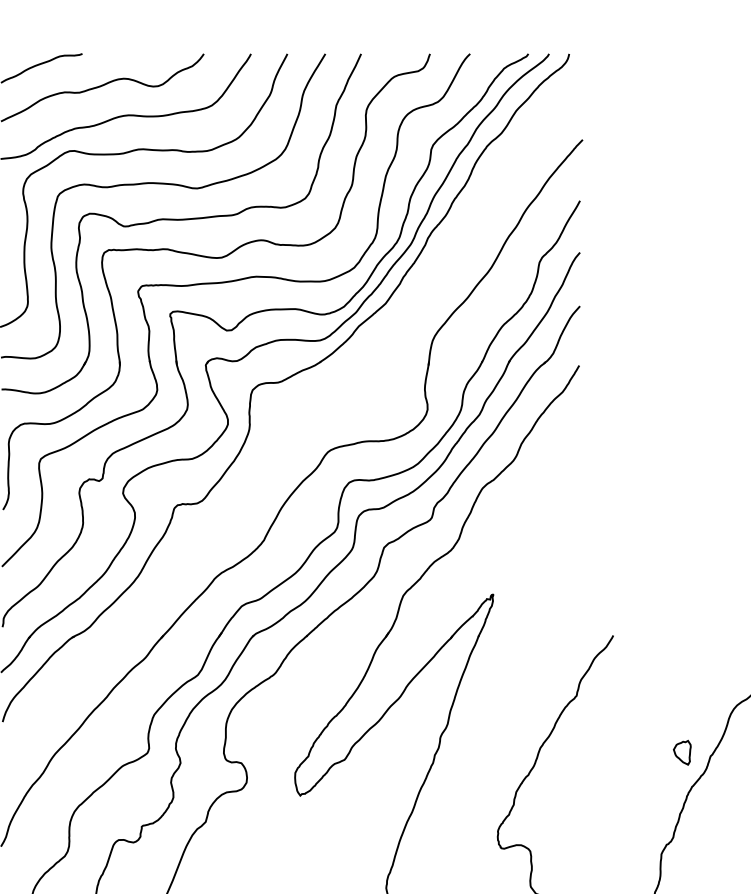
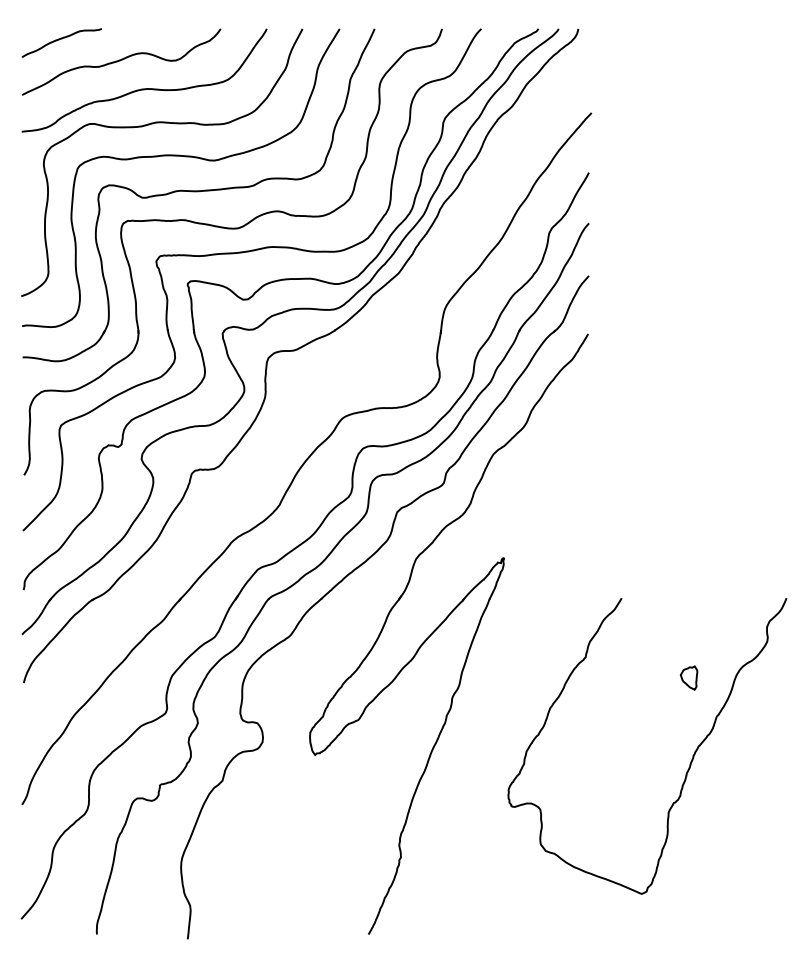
part: (682, 752) -> (689, 677), moved

